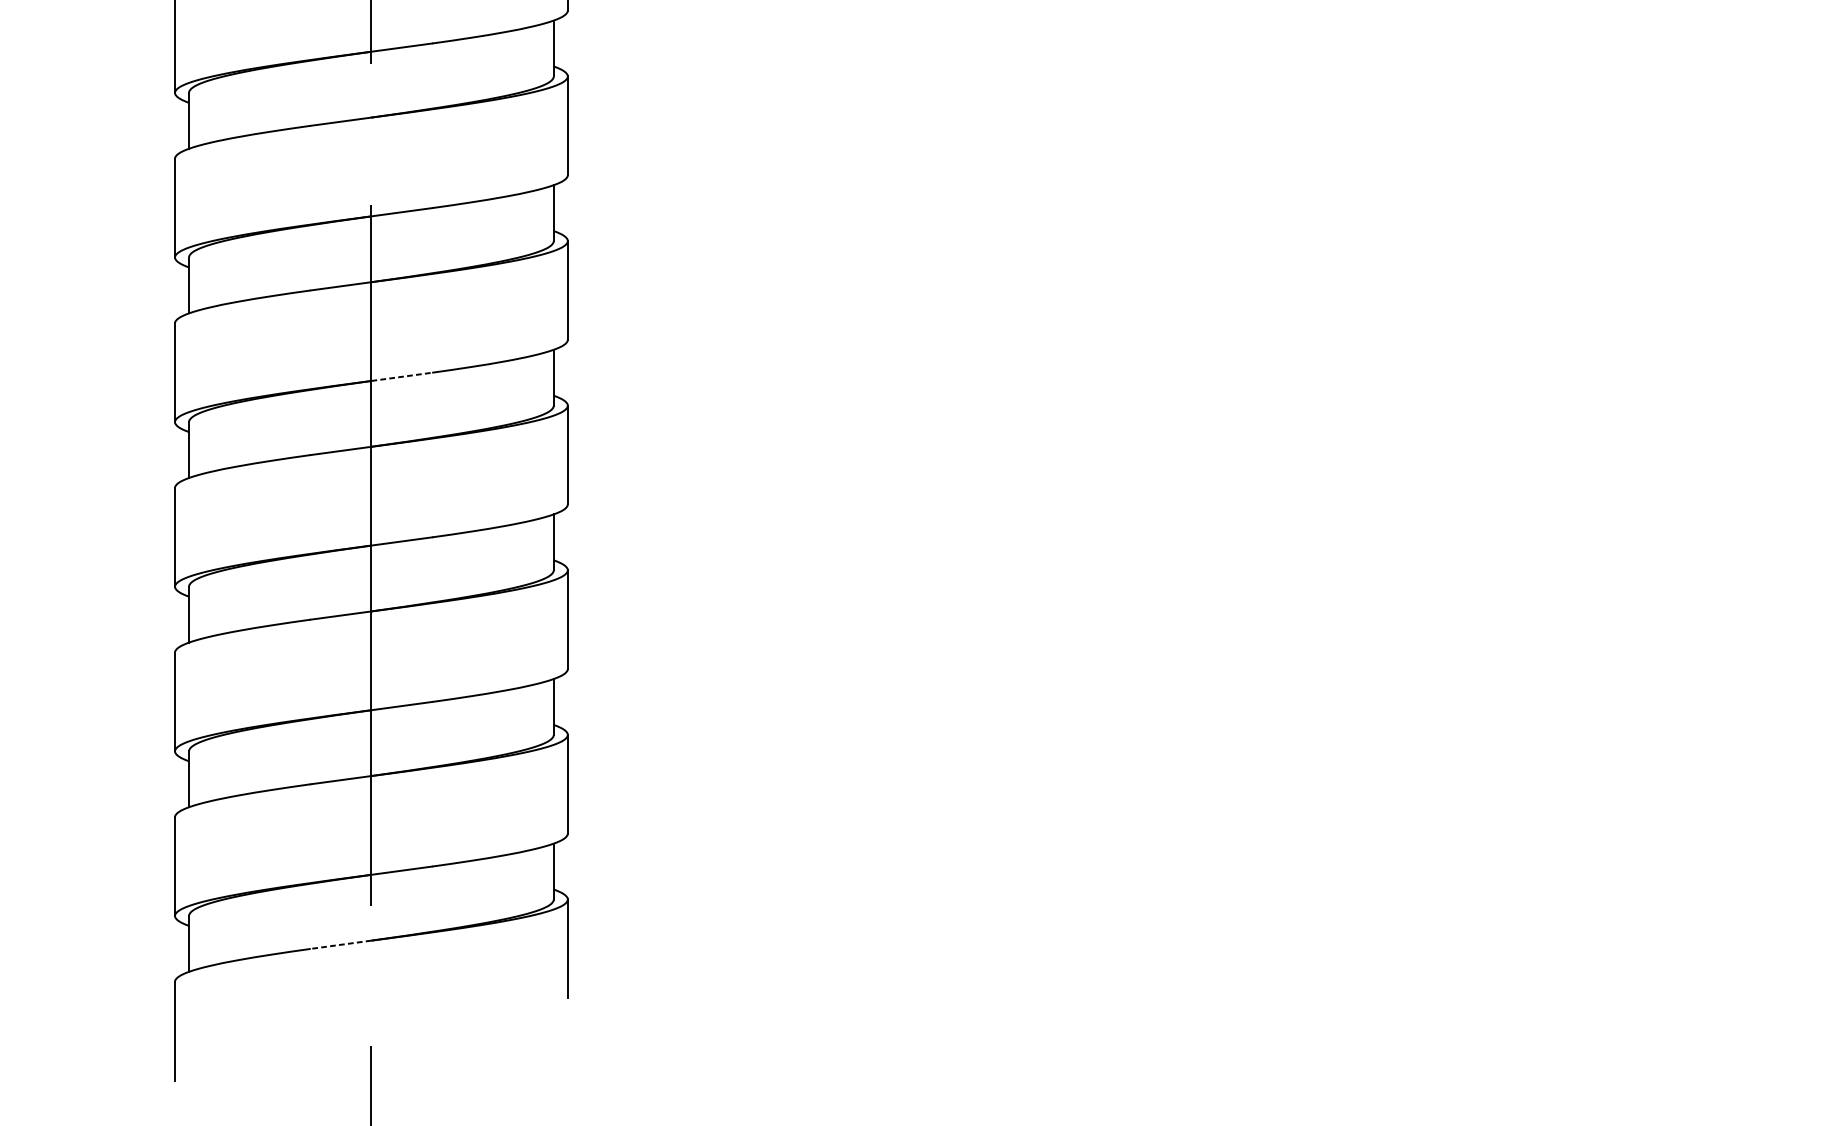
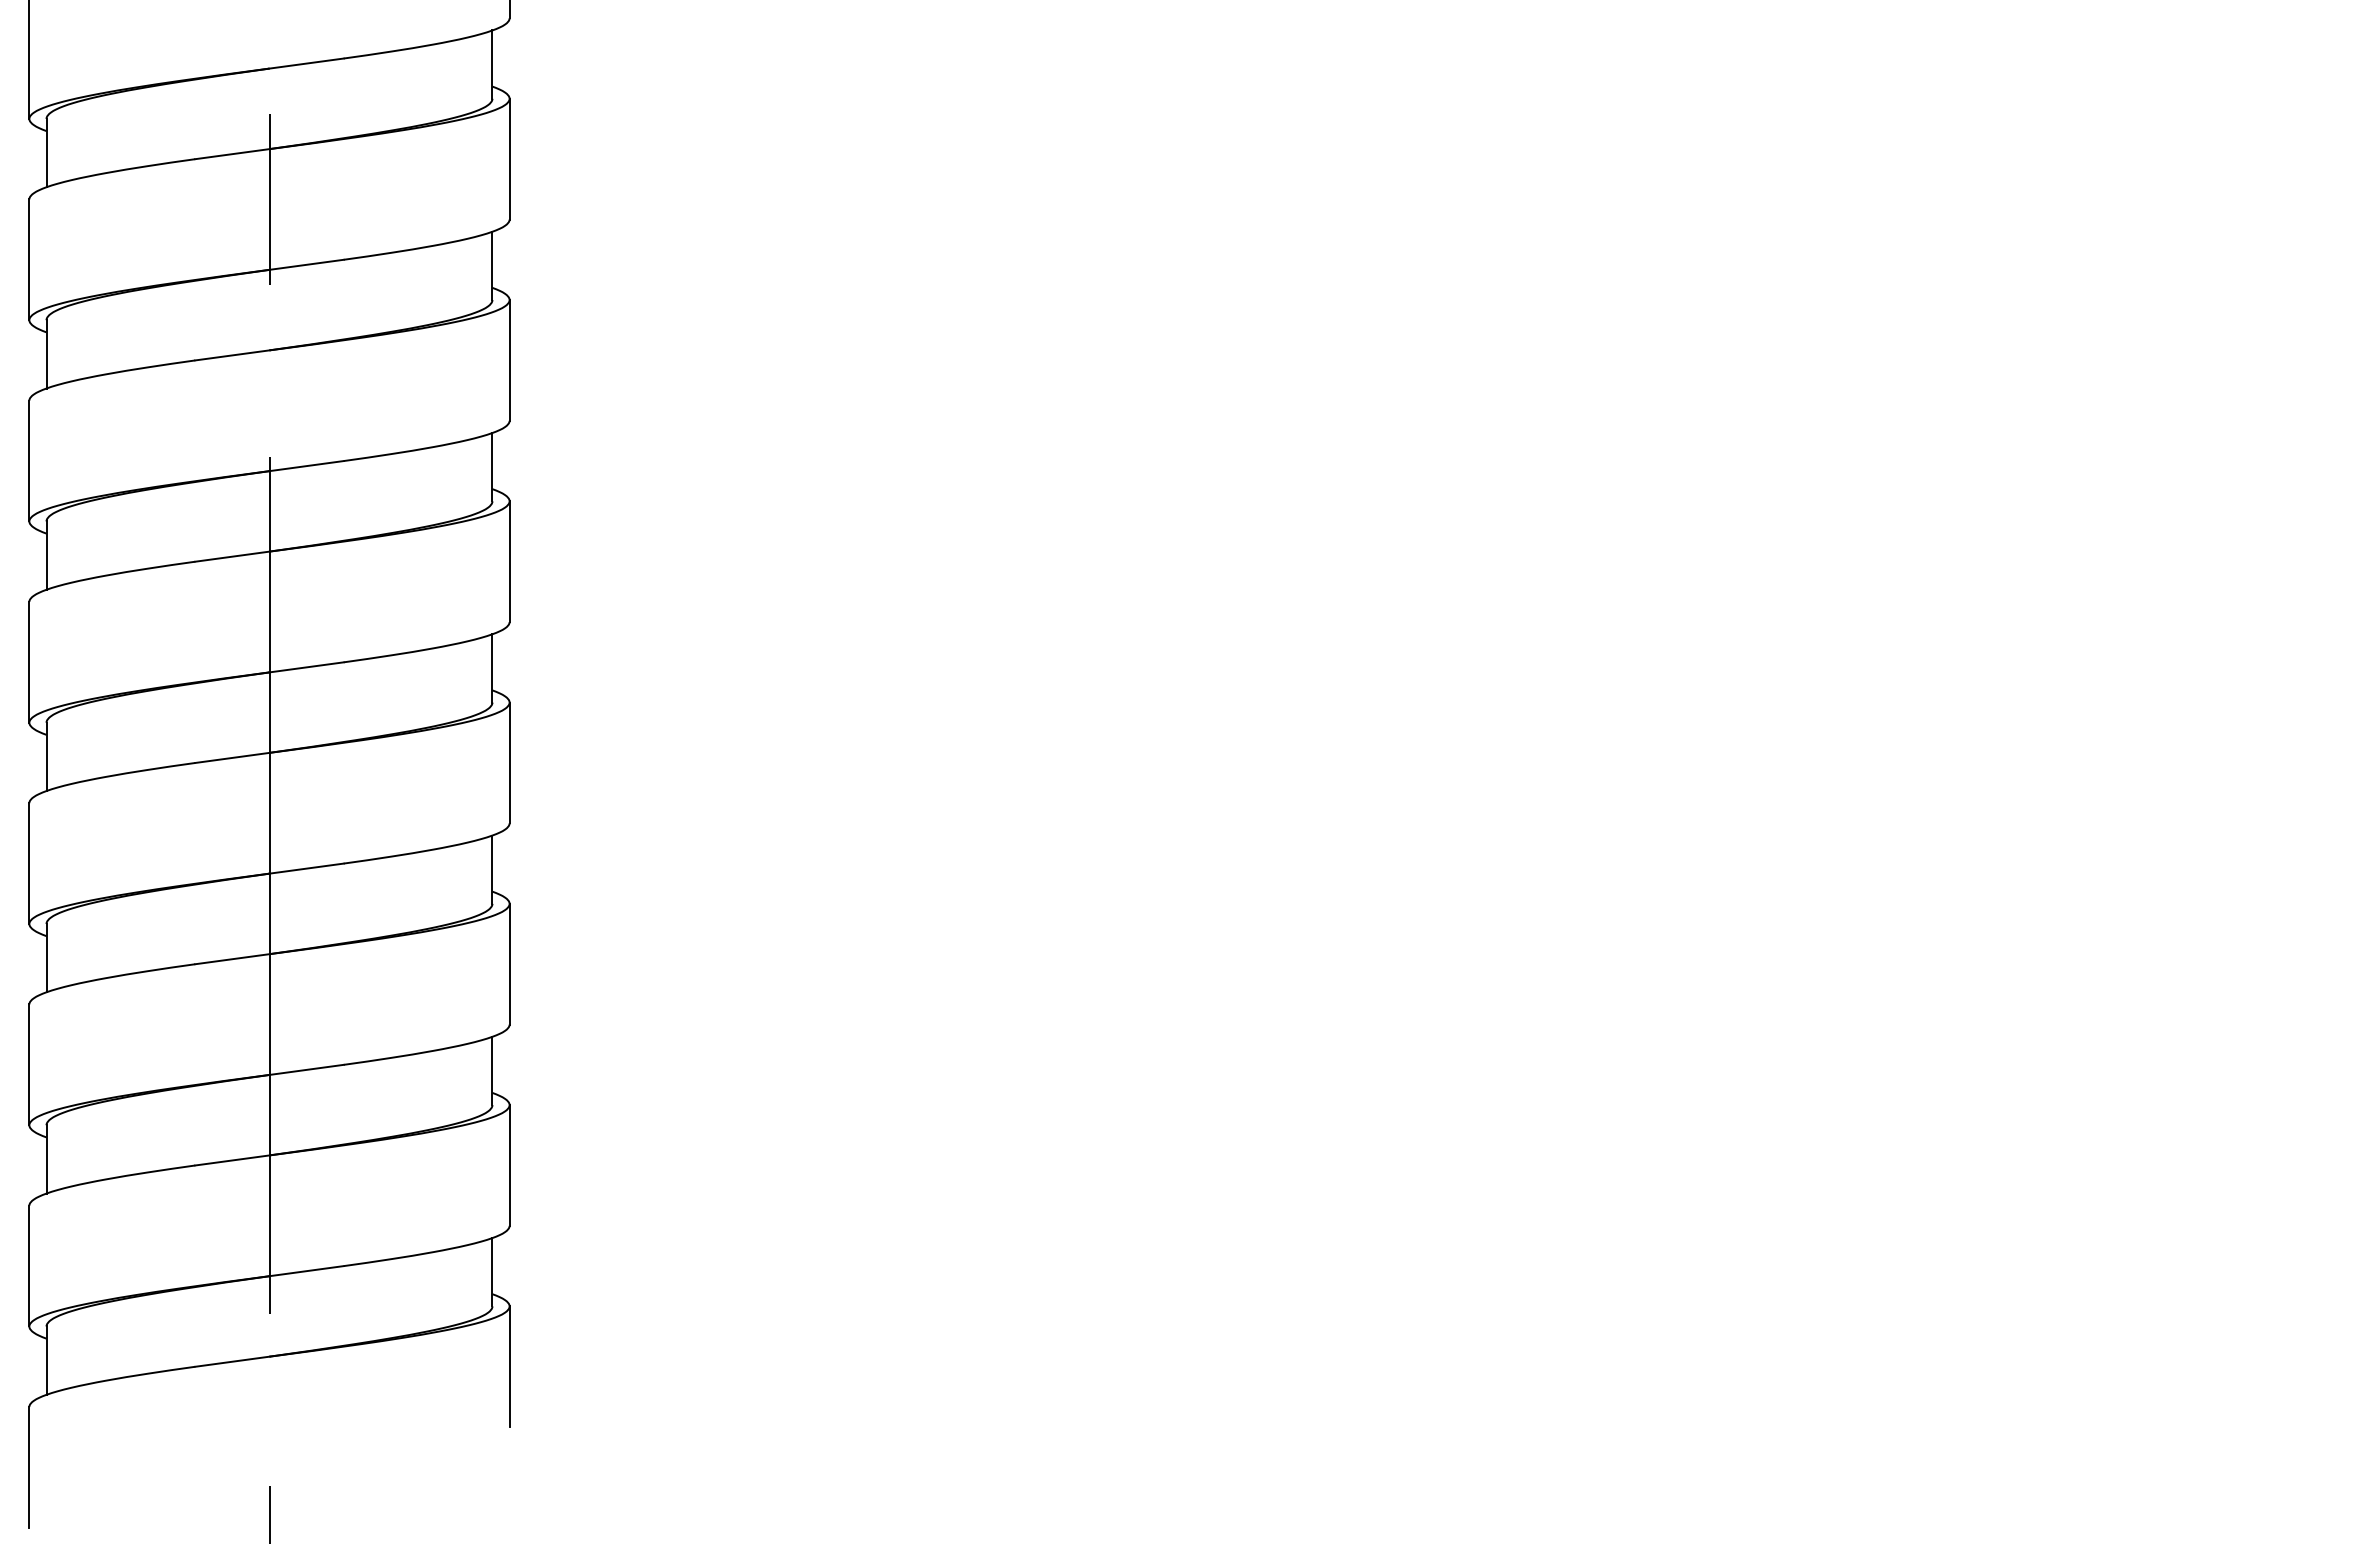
line: (402, 376) -> (307, 667), dashed -> solid
line: (340, 944) -> (231, 1361), dashed -> solid

